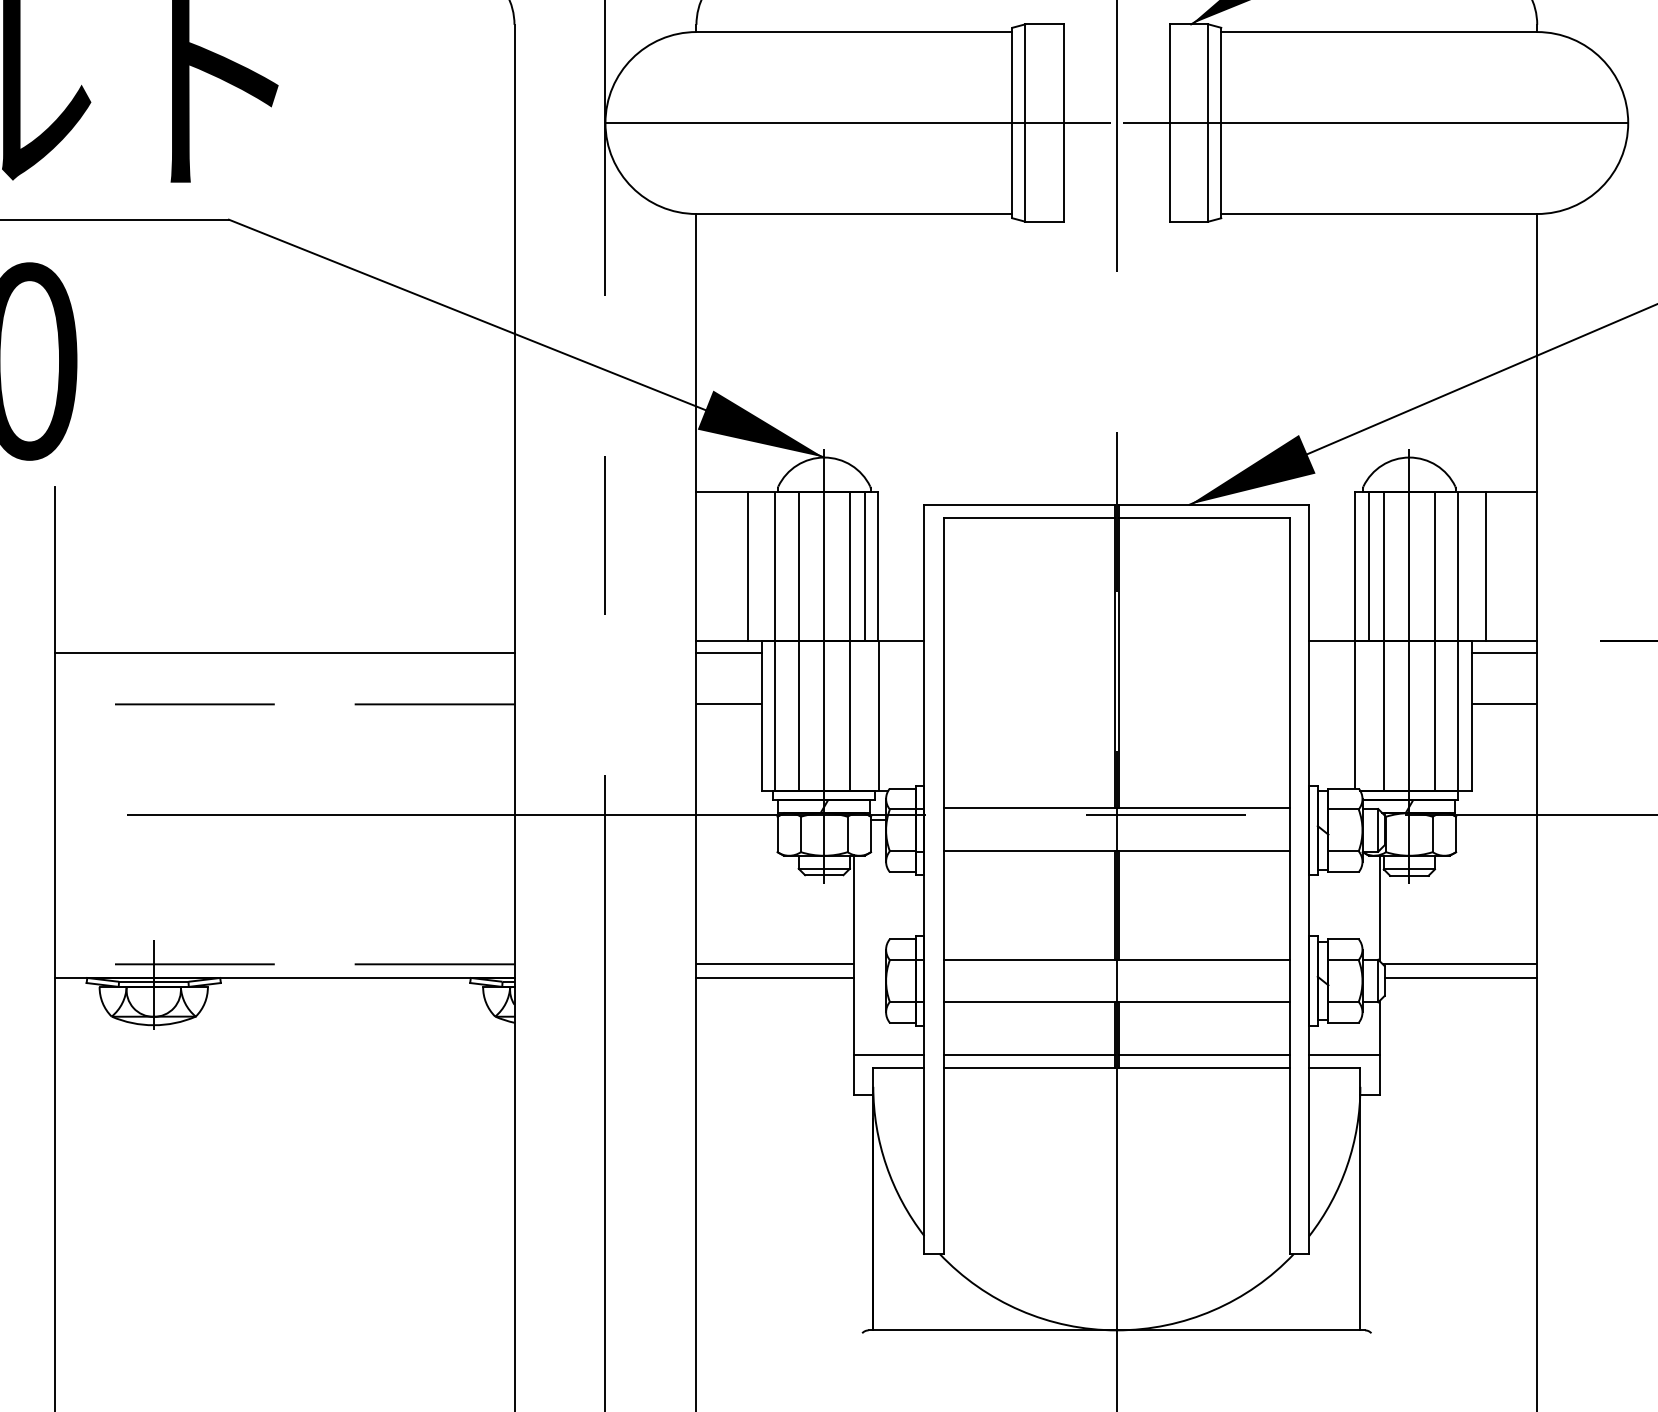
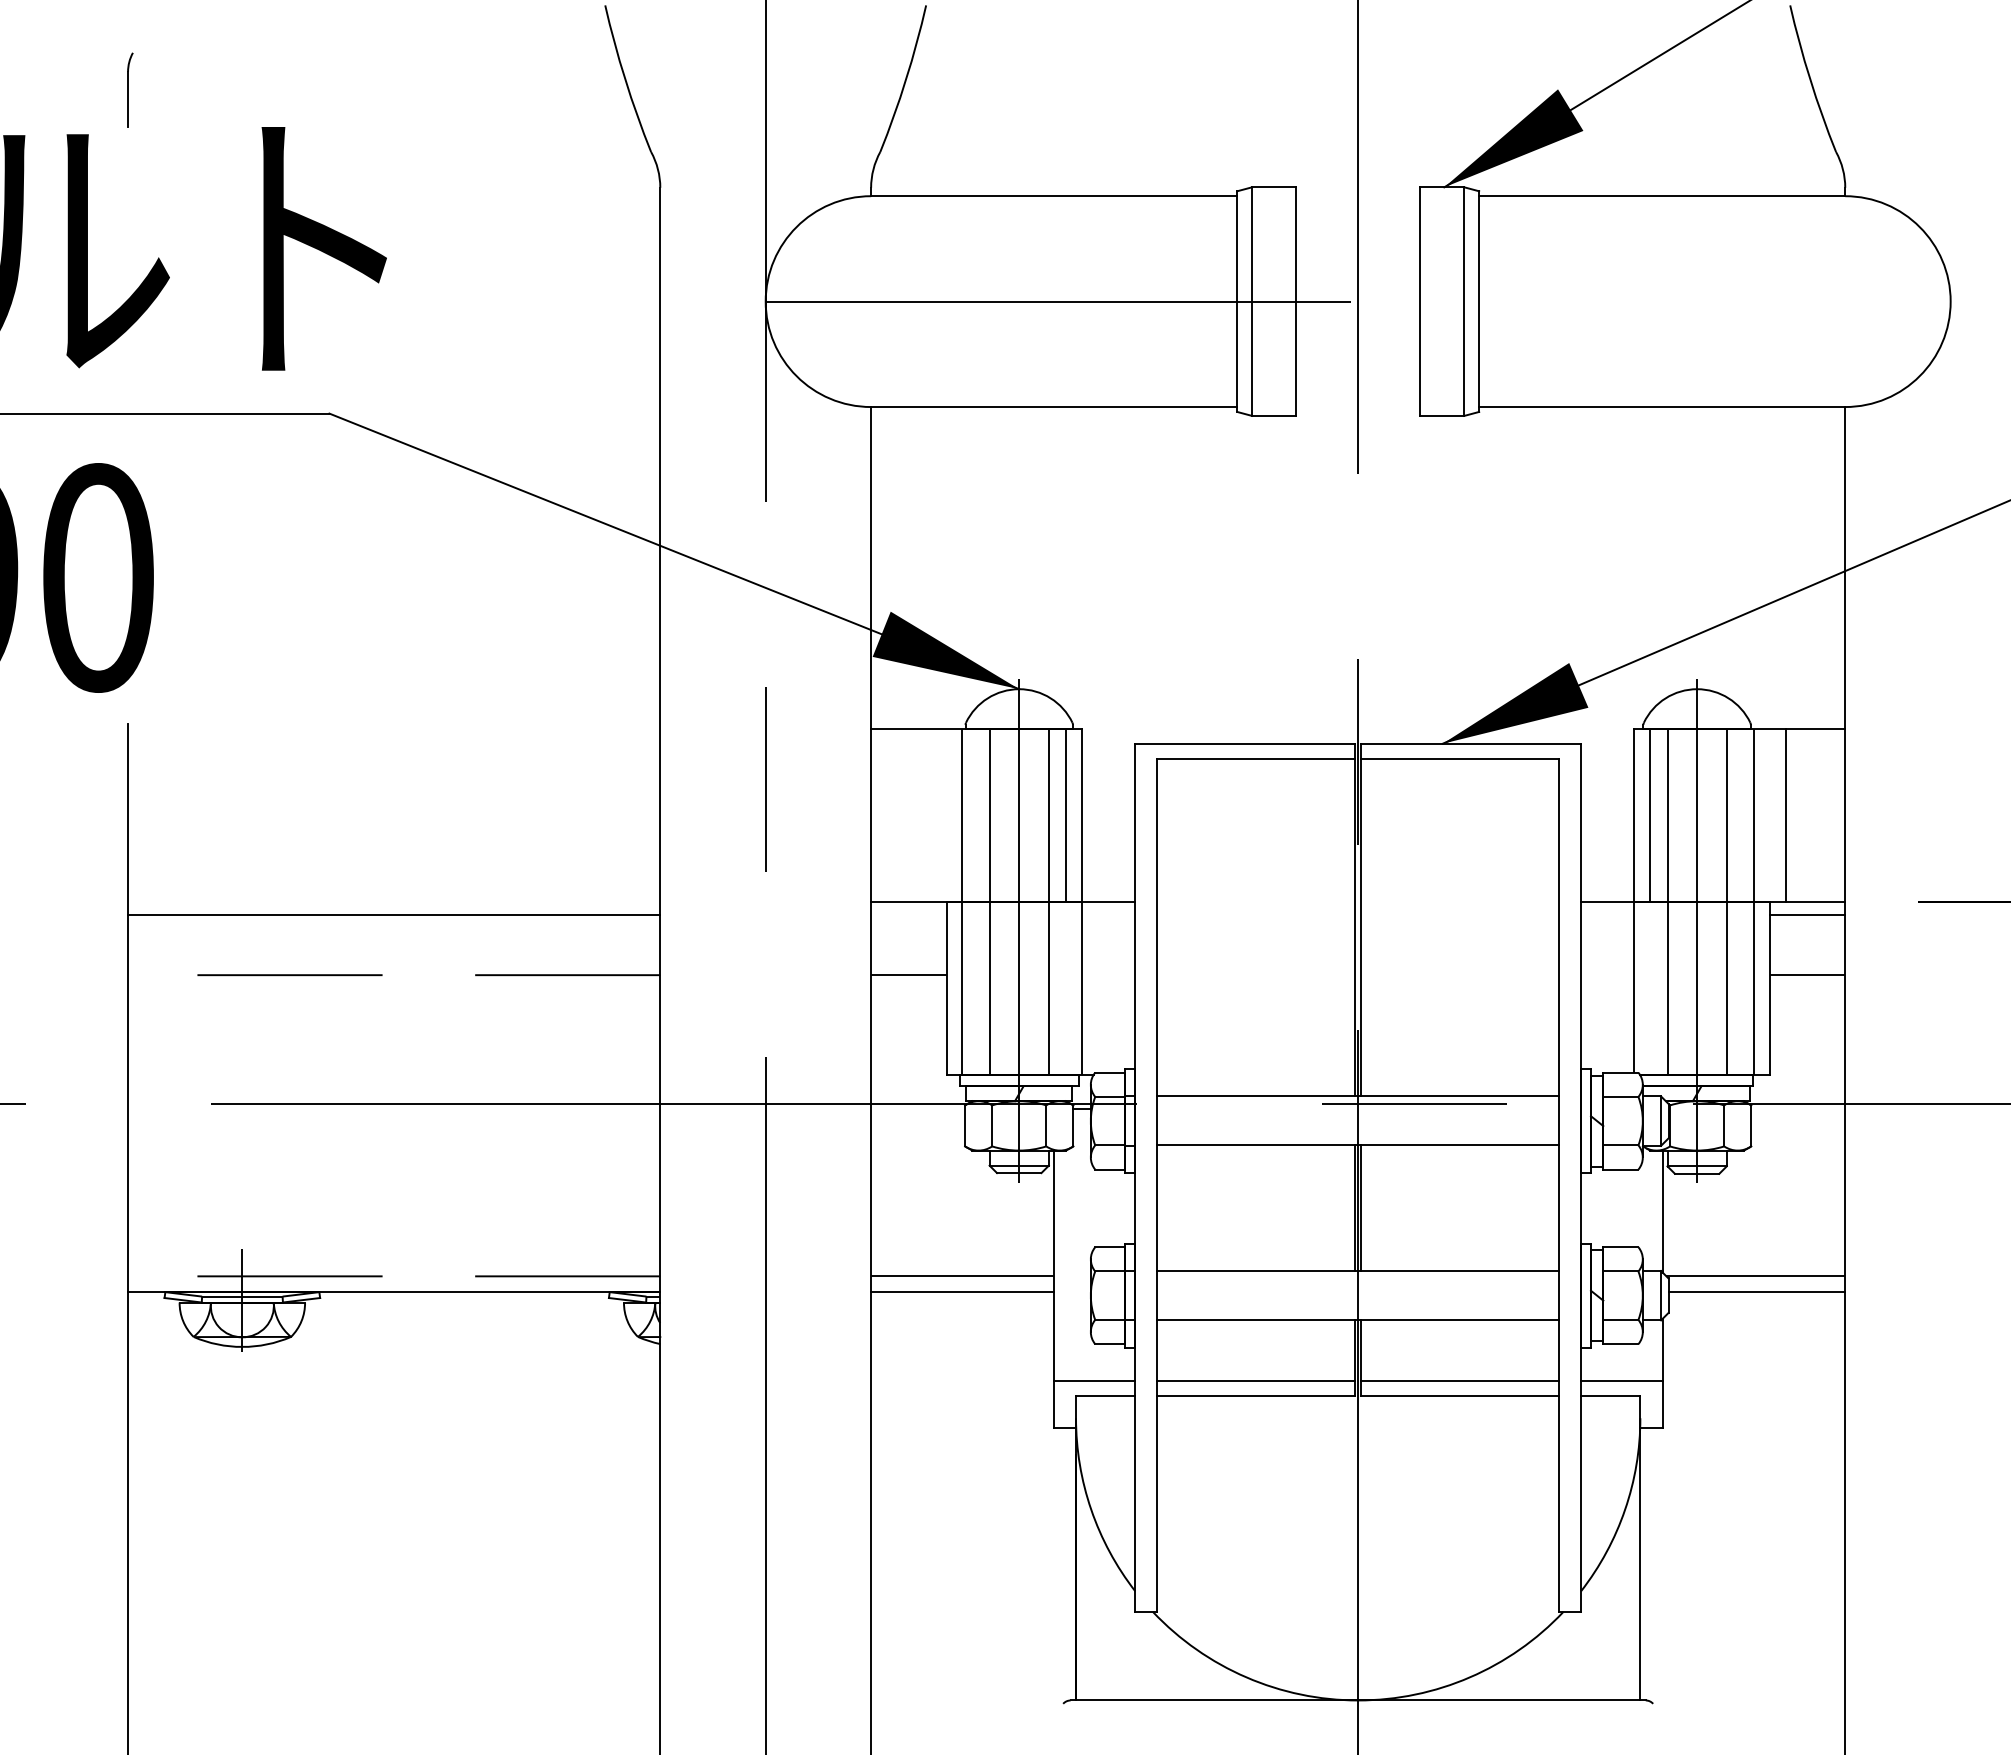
line: (1375, 122) -> (1657, 301), removed
line: (747, 565) -> (930, 814), removed
line: (728, 652) -> (908, 915), removed

